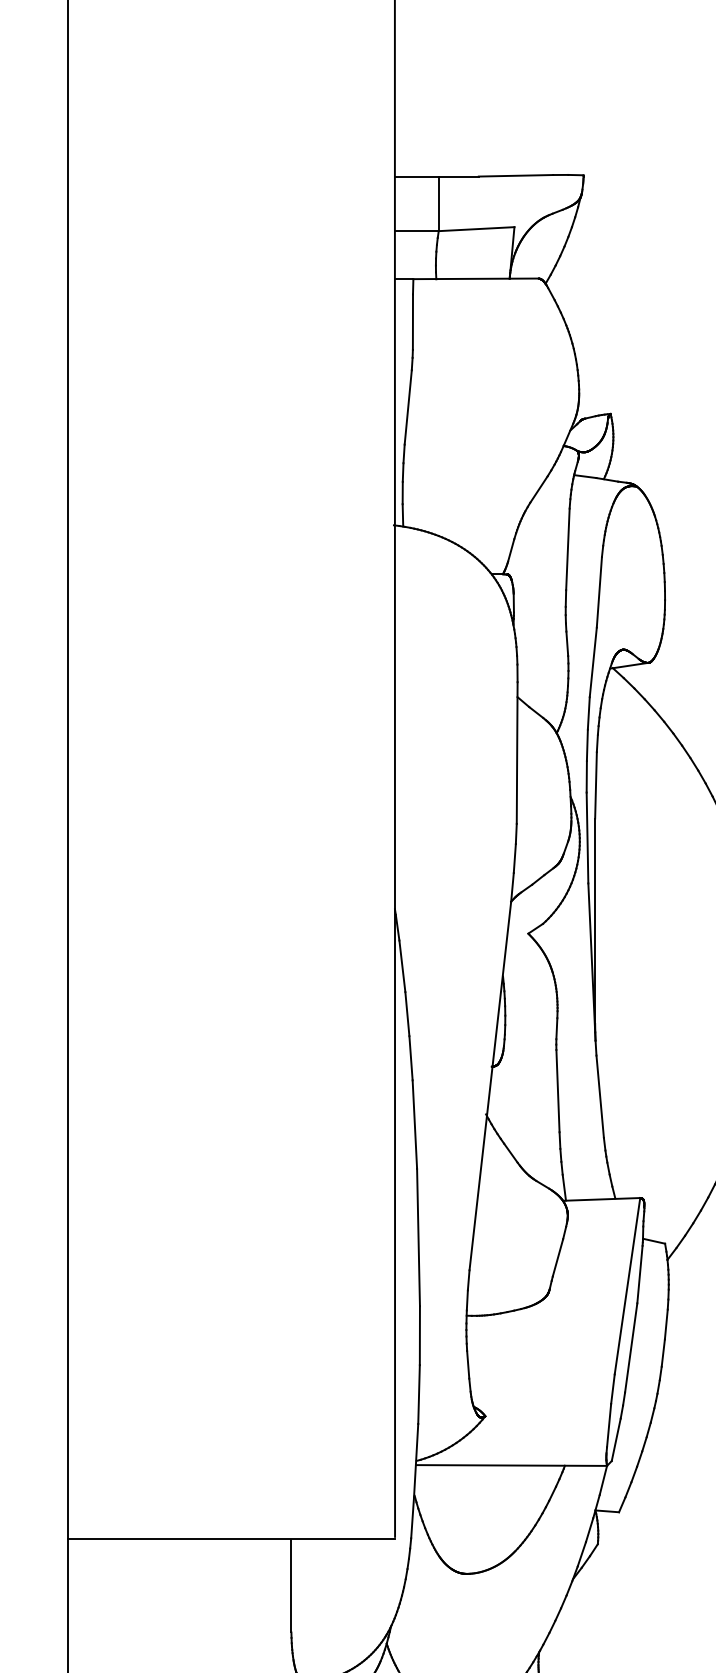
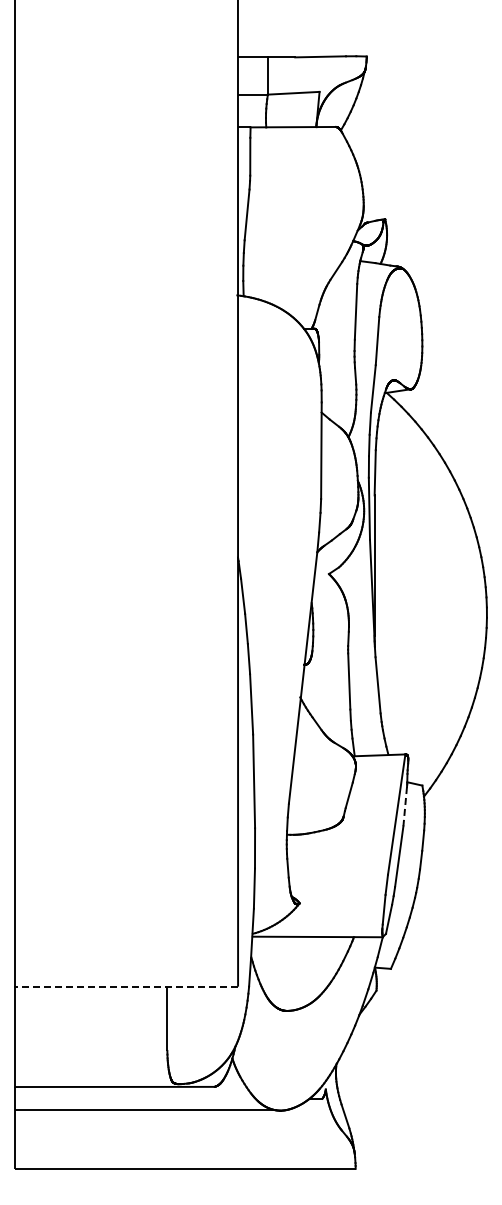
line: (640, 1274) -> (405, 806), solid -> dashed
line: (231, 1539) -> (126, 987), solid -> dashed

